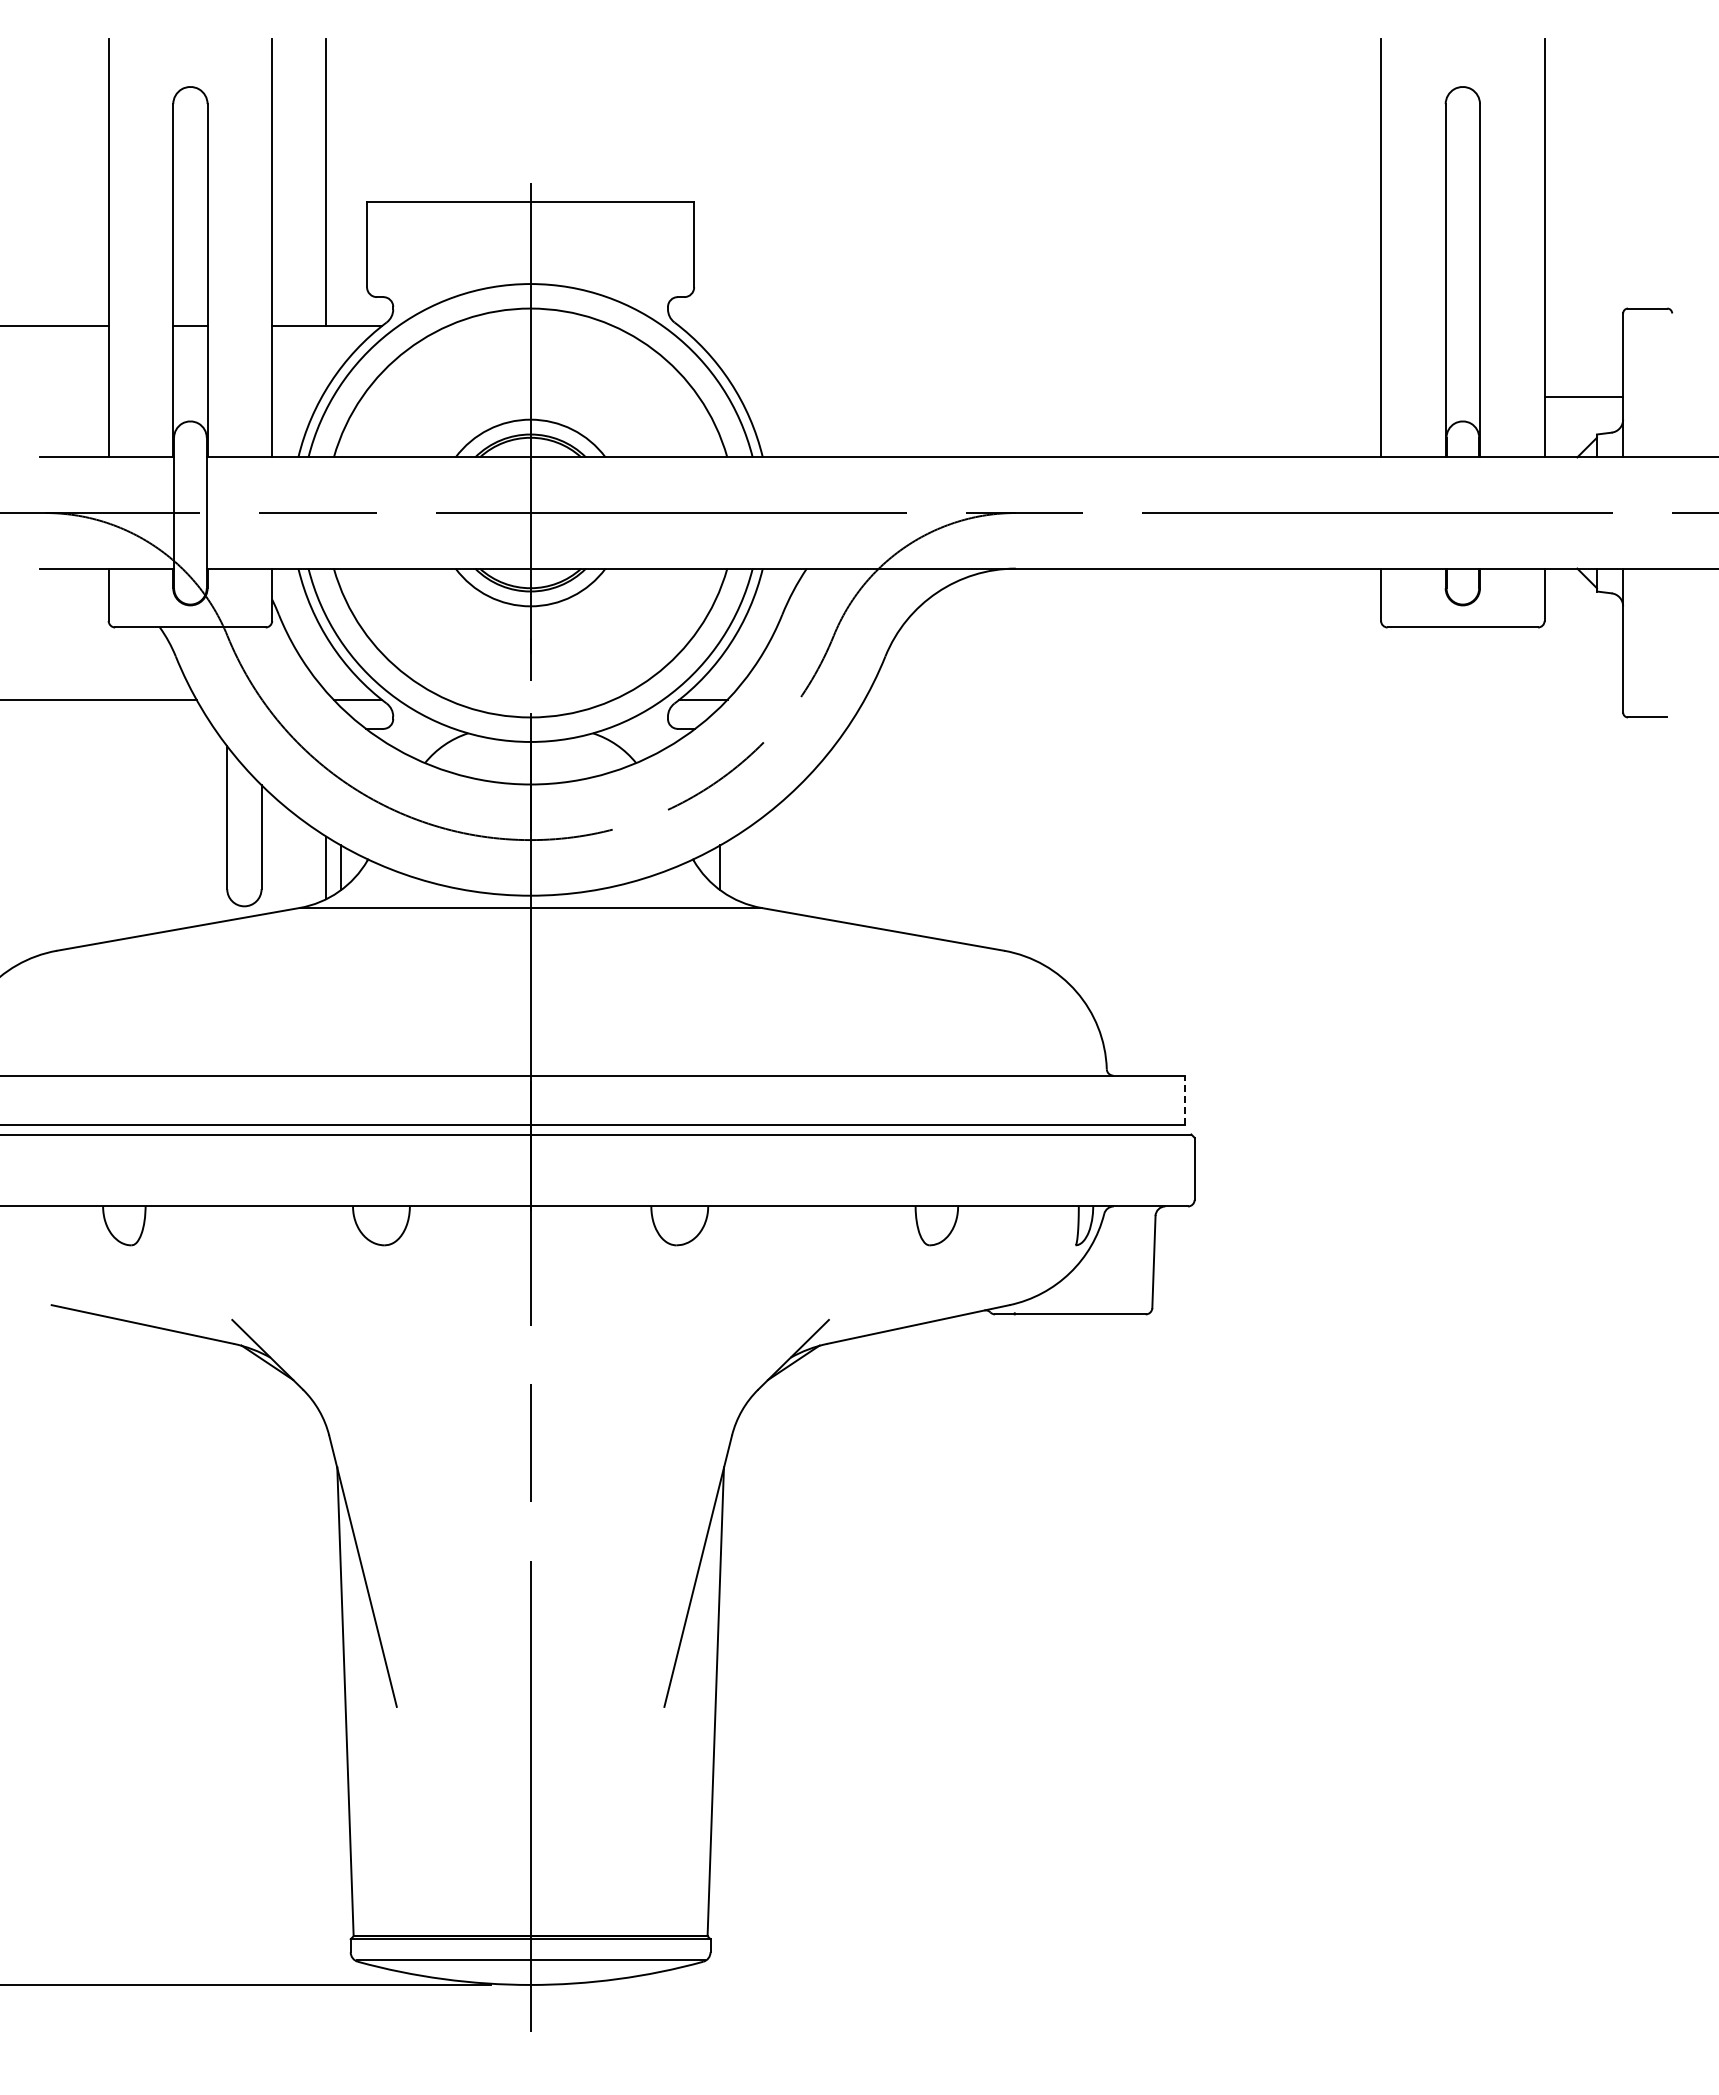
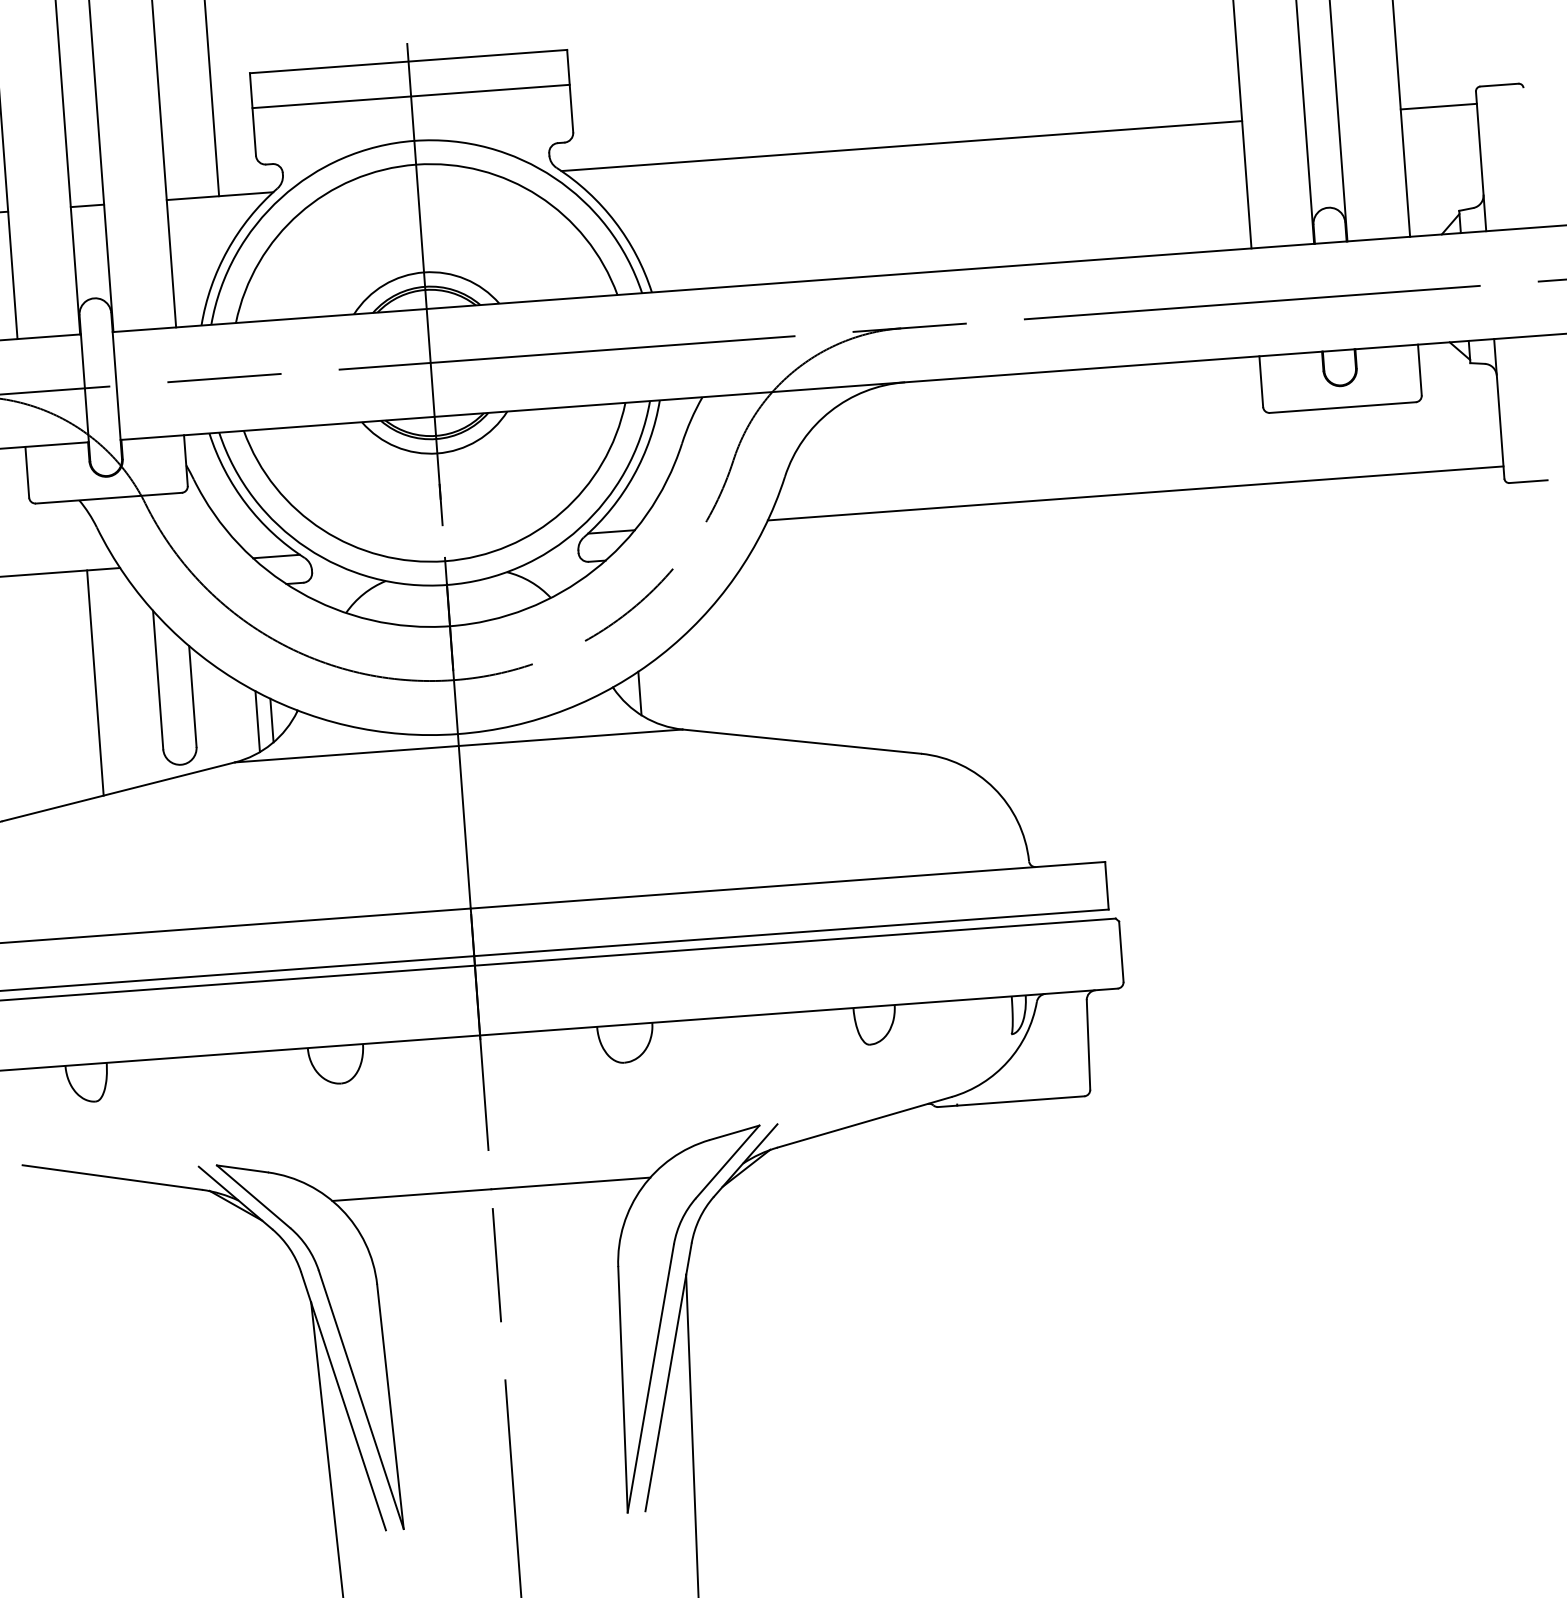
line: (530, 238) -> (411, 96), added
line: (1030, 326) -> (902, 146), added
line: (1583, 397) -> (1438, 107), moved
line: (1243, 699) -> (1135, 493), added
line: (162, 815) -> (95, 682), added
line: (1184, 1100) -> (1106, 886), dashed -> solid
part: (409, 1512) -> (384, 1340), added

